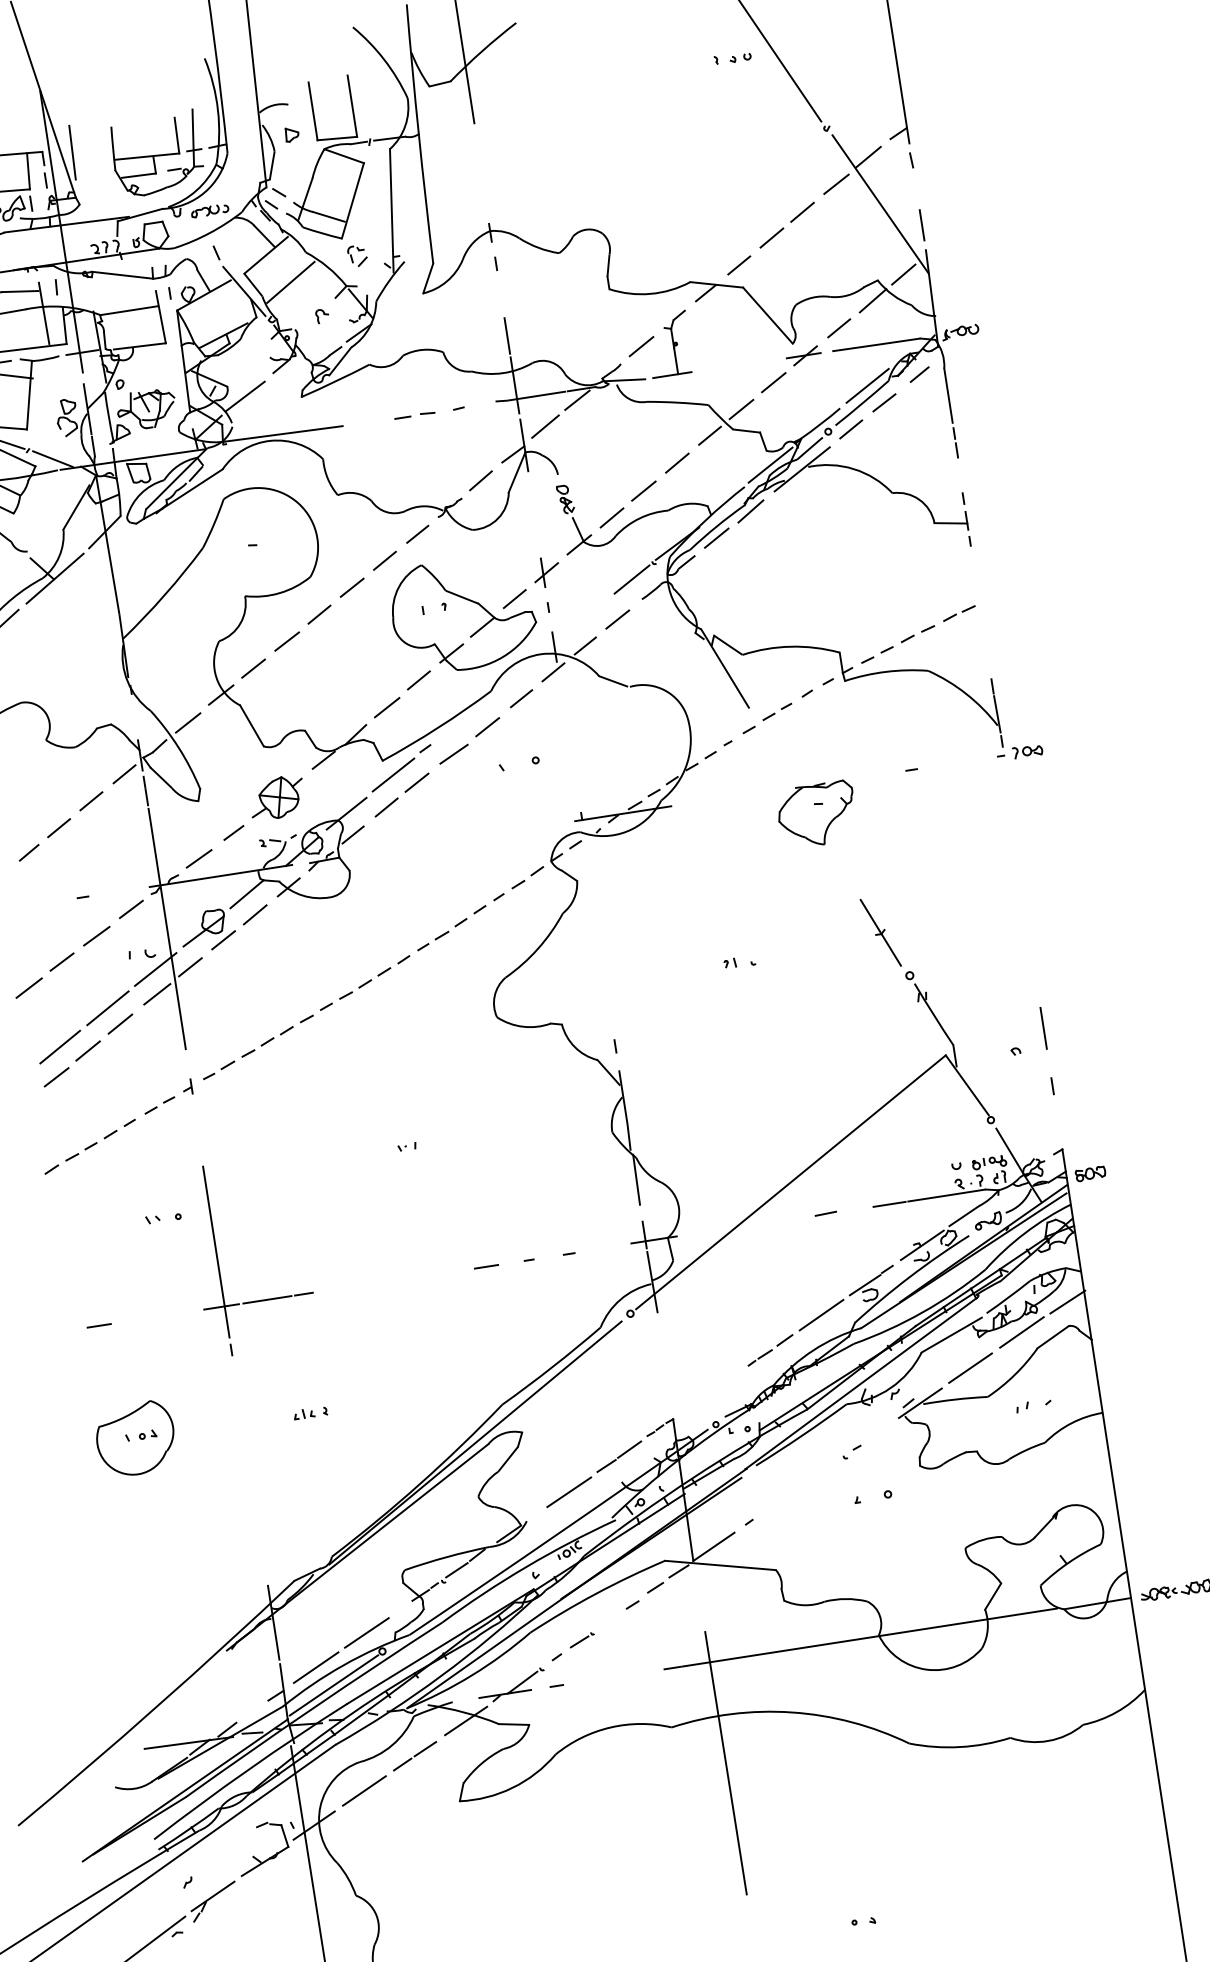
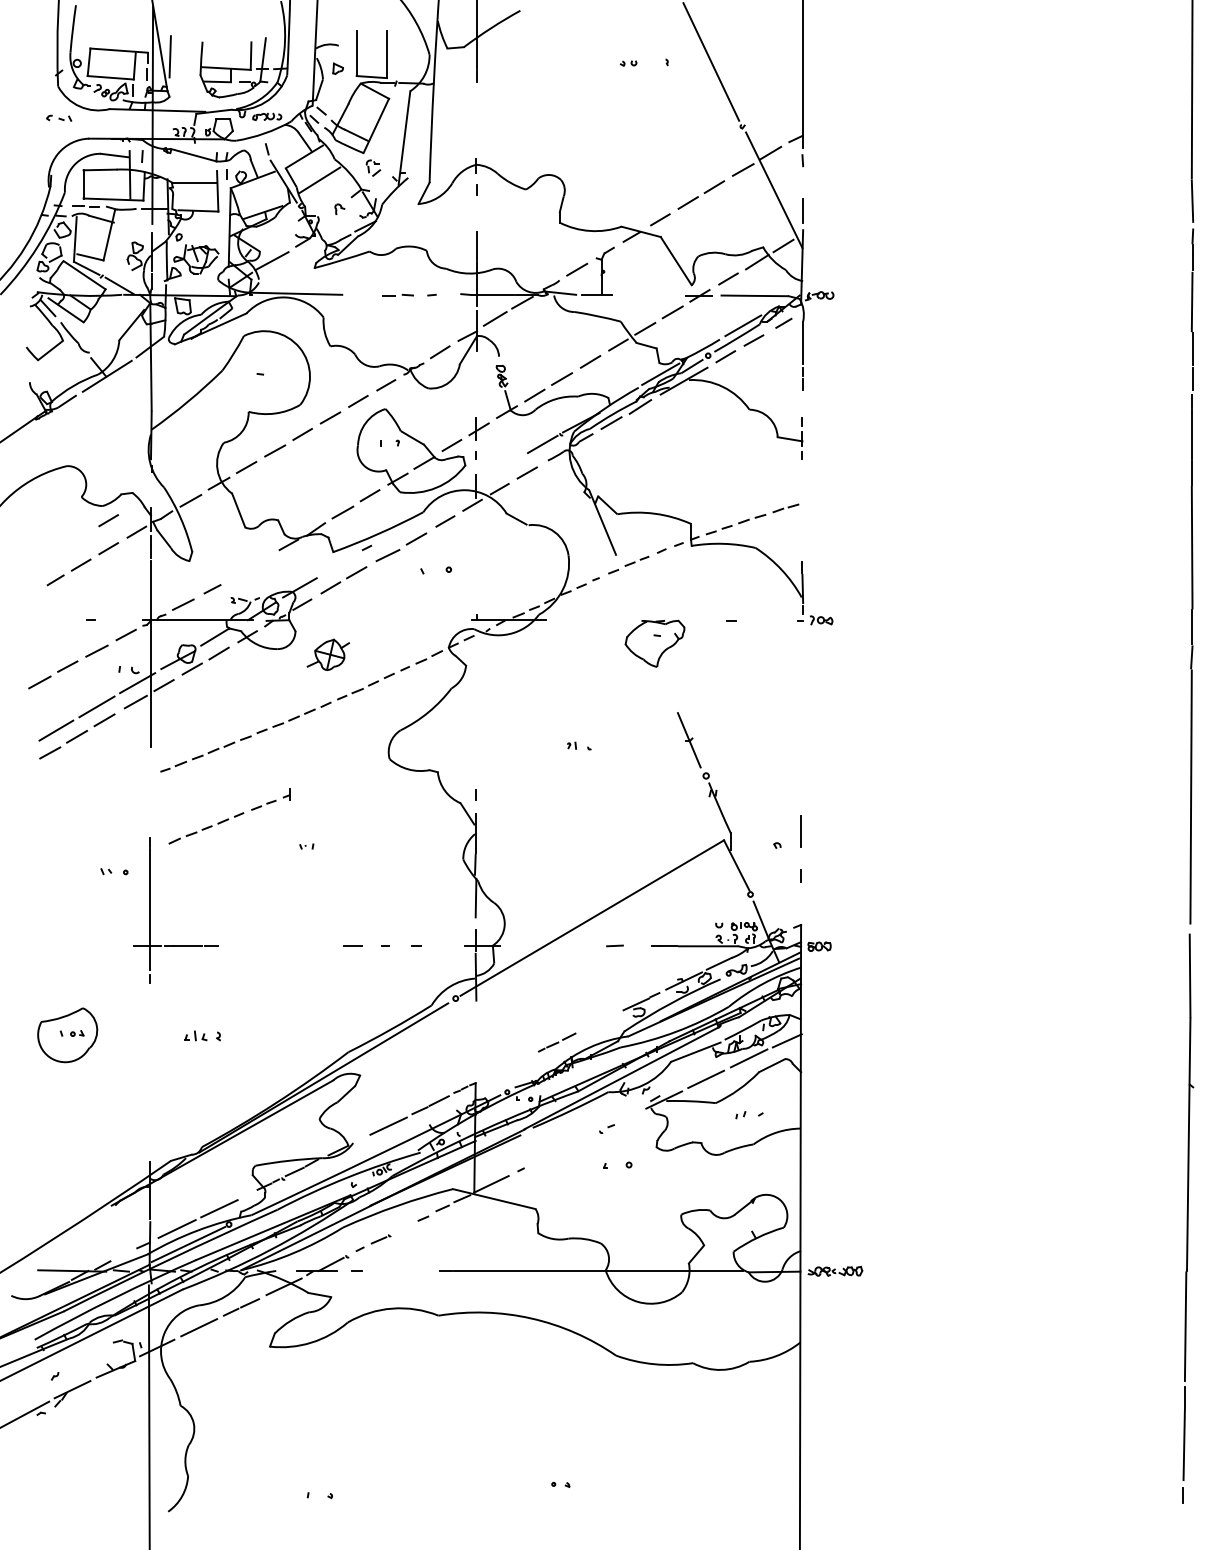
part: (740, 58) -> (628, 63), moved
line: (85, 764) -> (108, 520), added
line: (393, 775) -> (339, 564), removed
part: (277, 797) -> (328, 654), moved
part: (117, 1126) -> (229, 816), moved
line: (820, 1314) -> (599, 1021), removed
line: (98, 1325) -> (52, 945), removed
part: (310, 1413) -> (202, 1036), size x1.4
line: (726, 1762) -> (475, 1348), removed

